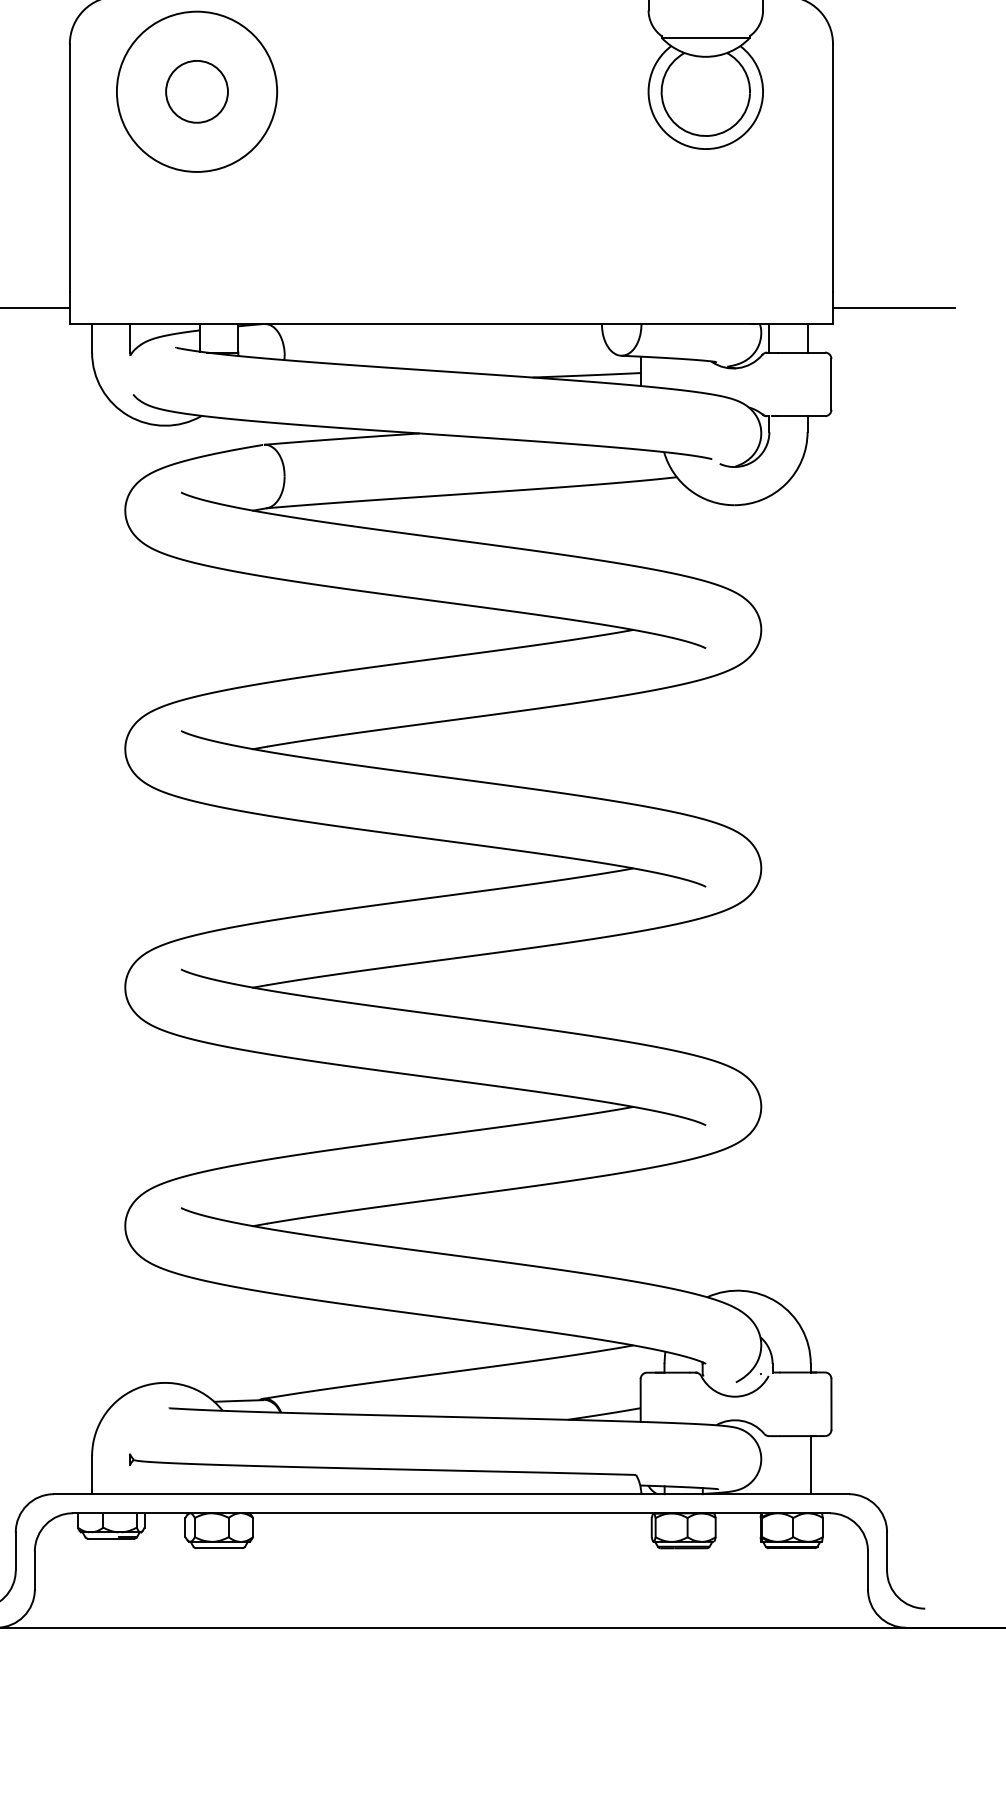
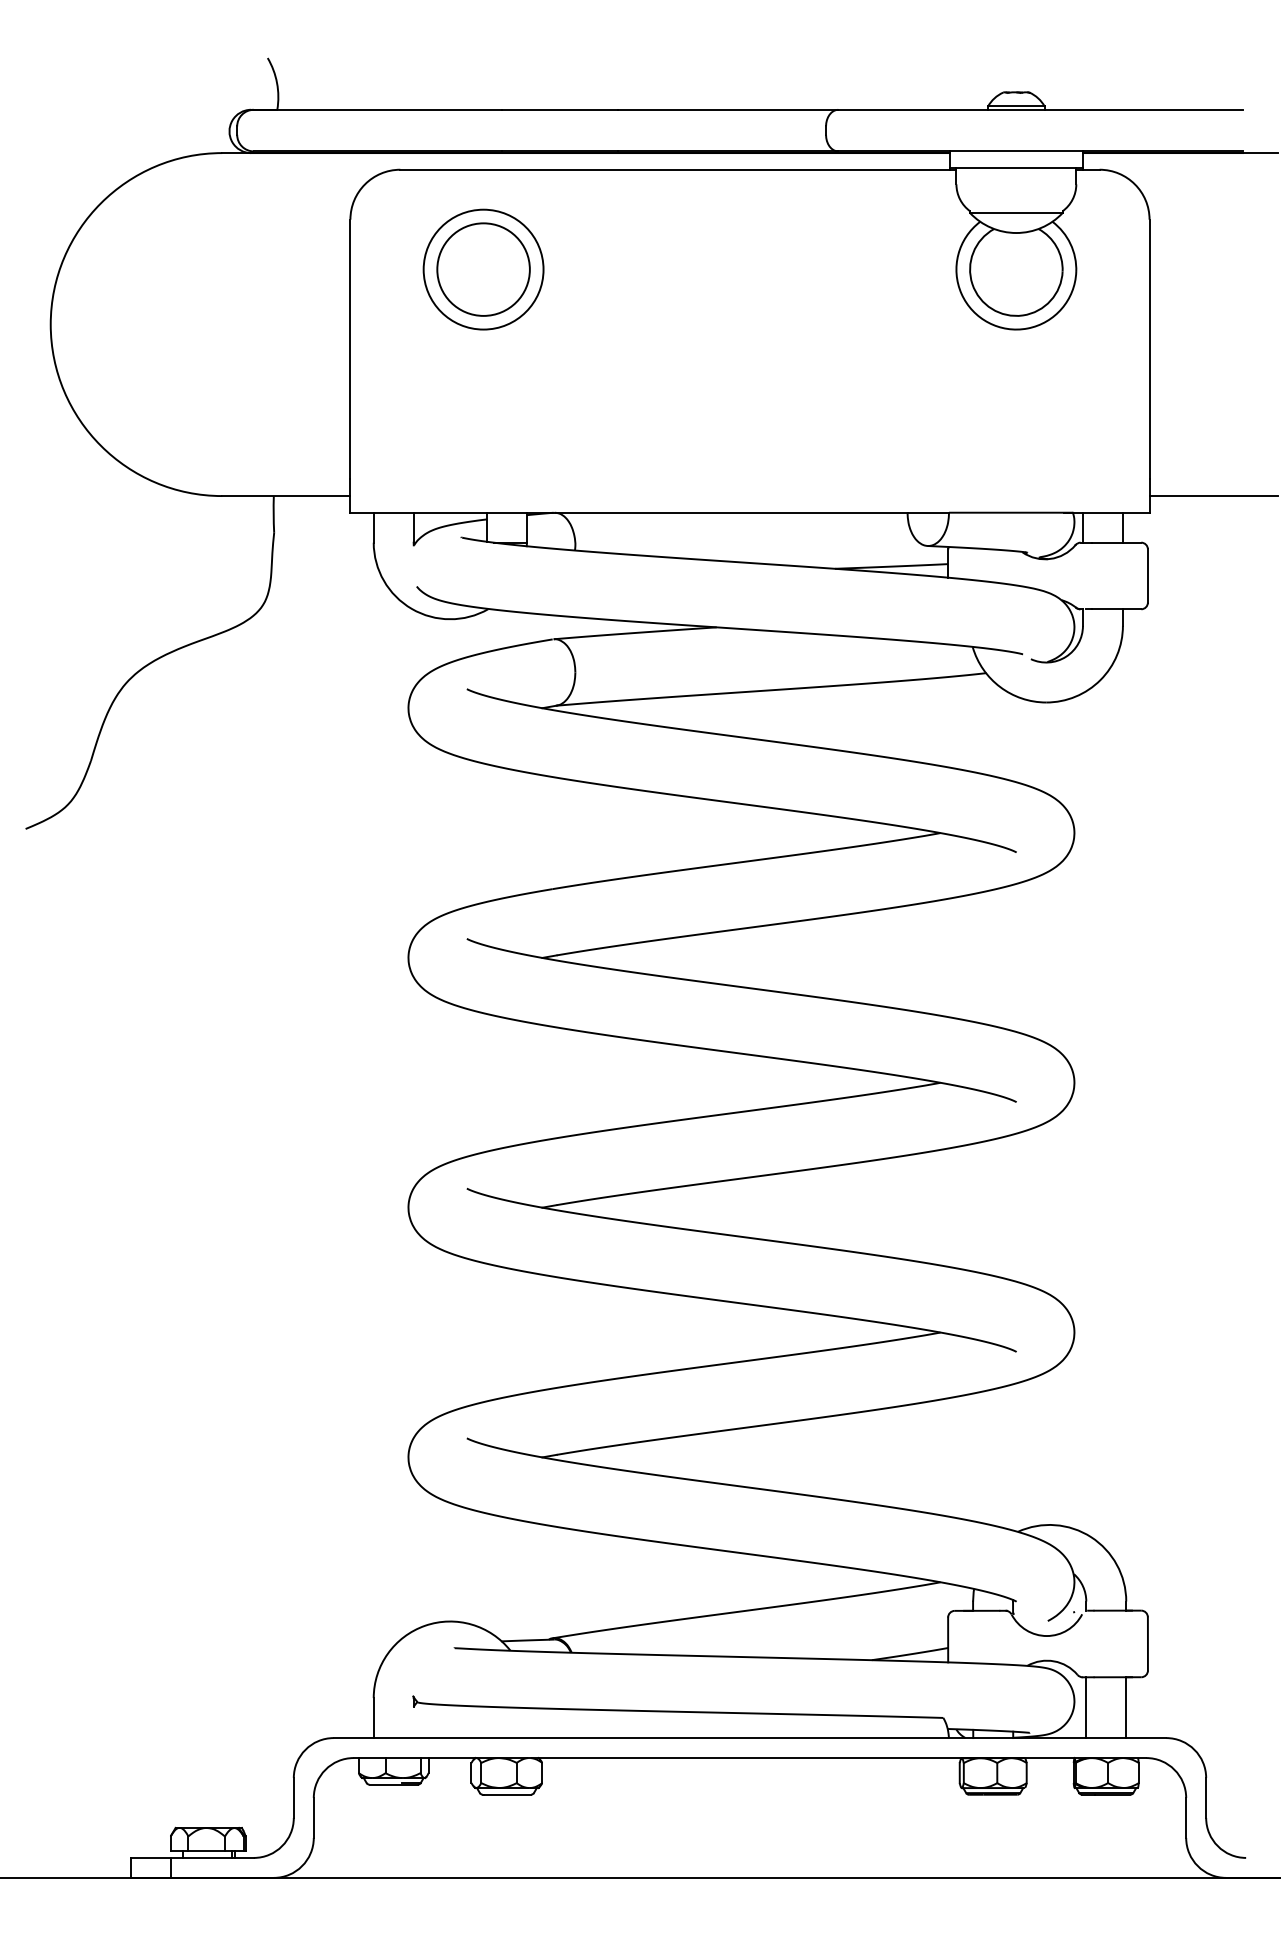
circle: (196, 91) -> (483, 269), size x0.71
circle: (196, 91) -> (483, 269), size x1.43
line: (772, 1464) -> (1086, 1707), added

